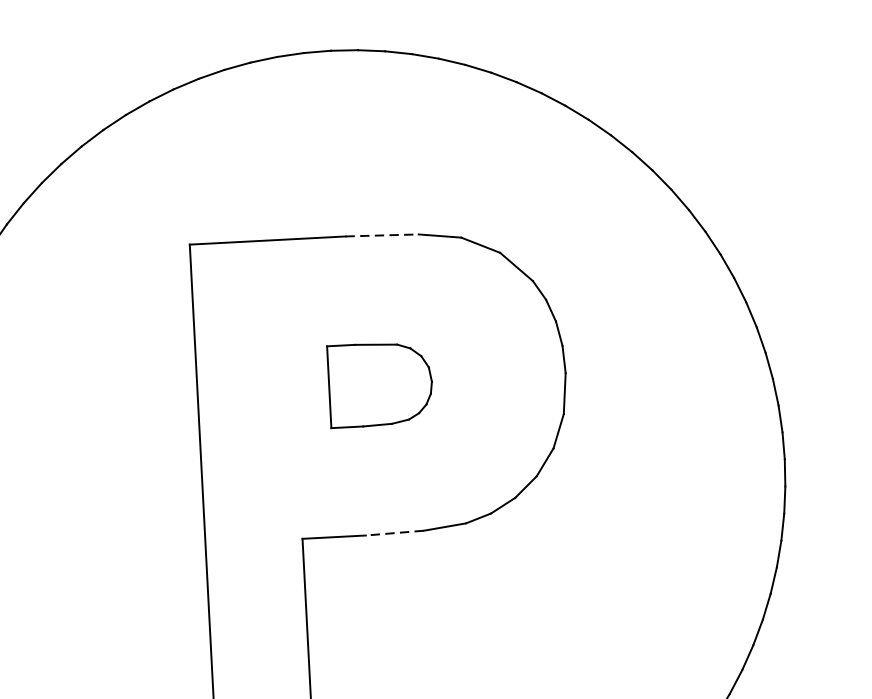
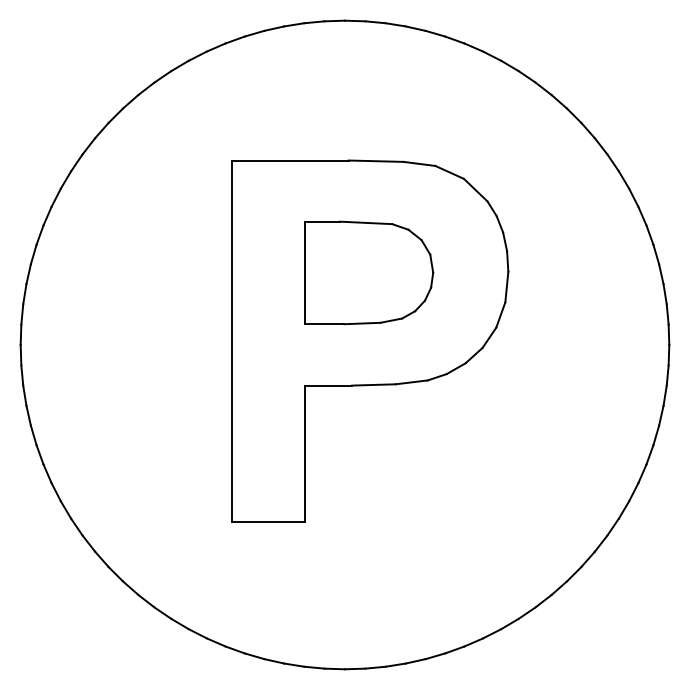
line: (382, 235) -> (376, 161), dashed -> solid
part: (381, 383) -> (369, 272), size x1.67
line: (394, 532) -> (373, 384), dashed -> solid

